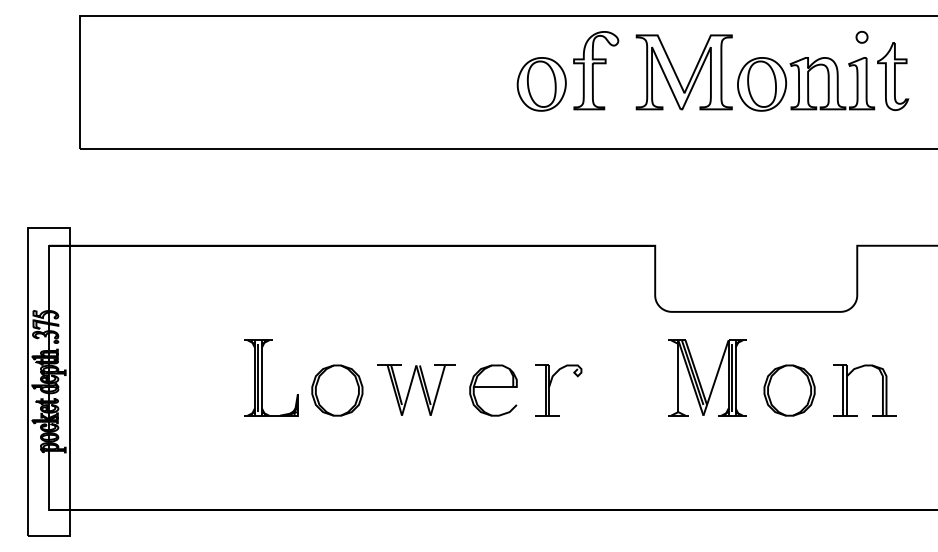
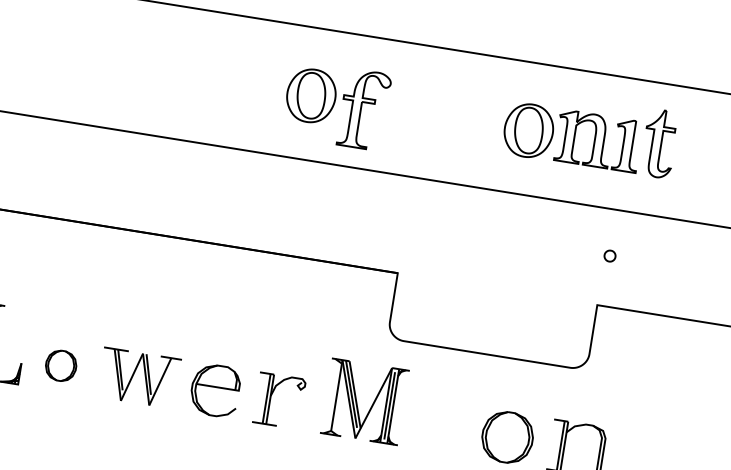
part: (861, 36) -> (609, 255), moved
part: (596, 70) -> (364, 109), moved
part: (677, 75) -> (446, 108), removed
part: (714, 378) -> (372, 403), moved
part: (337, 390) -> (61, 365), size x0.6

